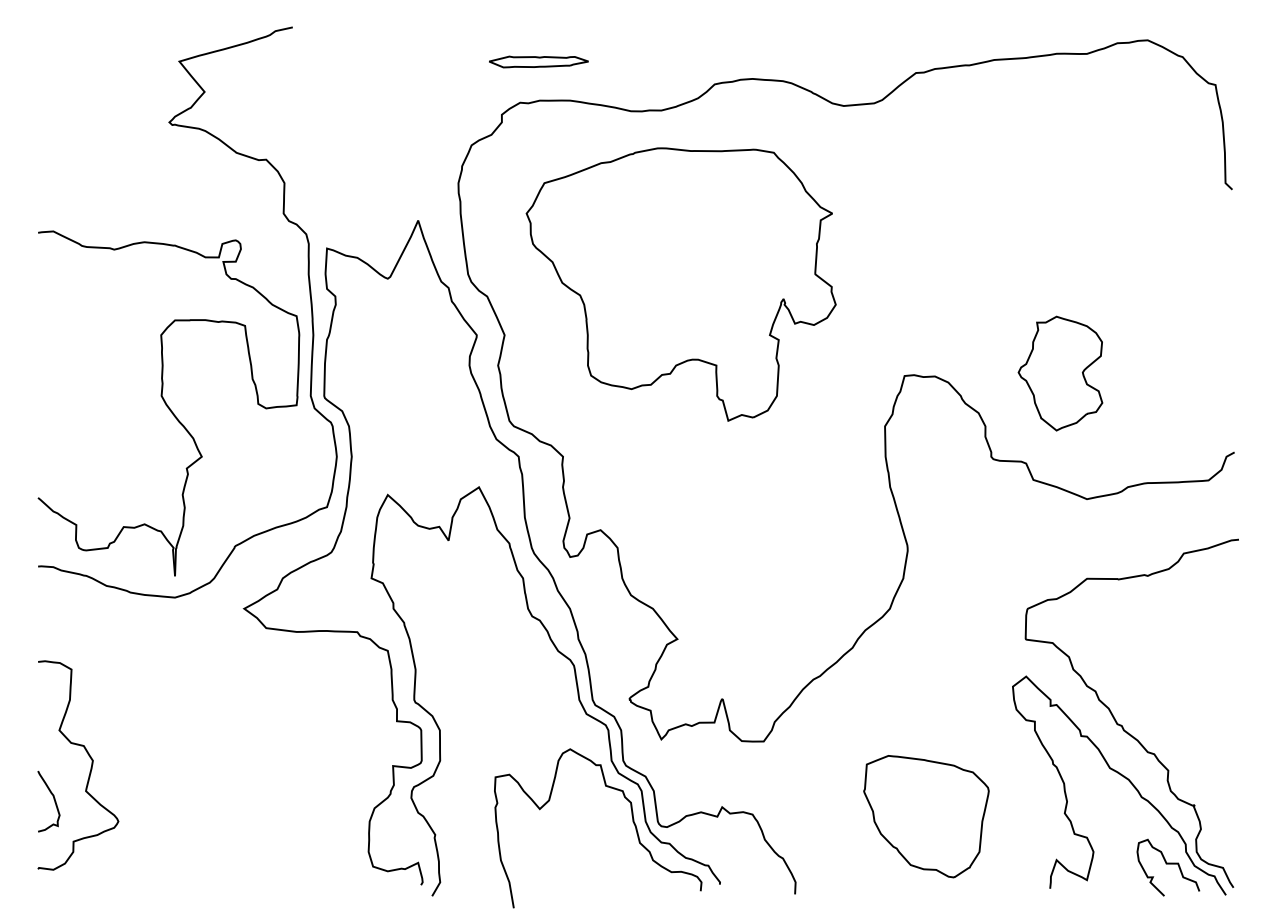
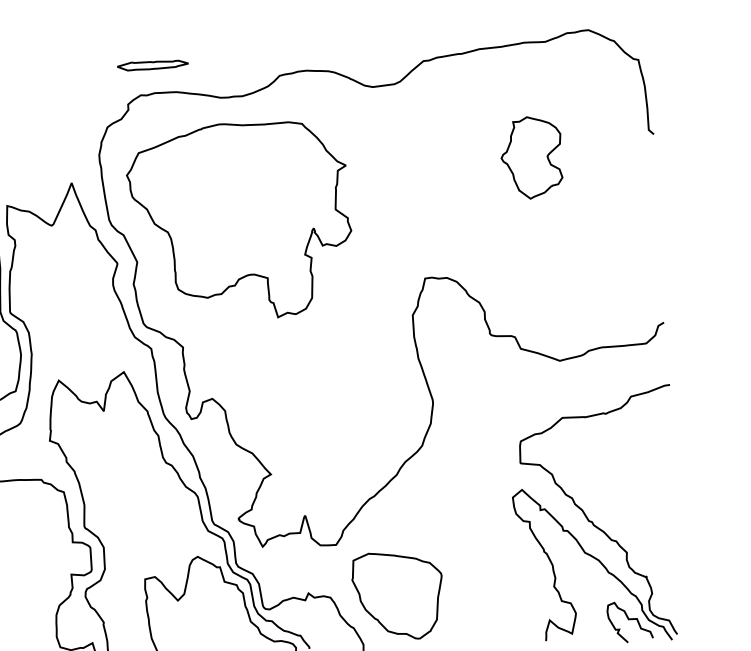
part: (680, 284) -> (239, 221), moved
part: (1060, 373) -> (531, 157), moved
part: (926, 816) -> (397, 595), moved

